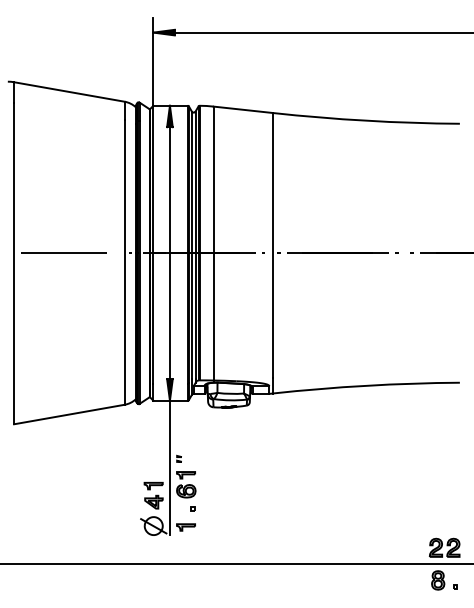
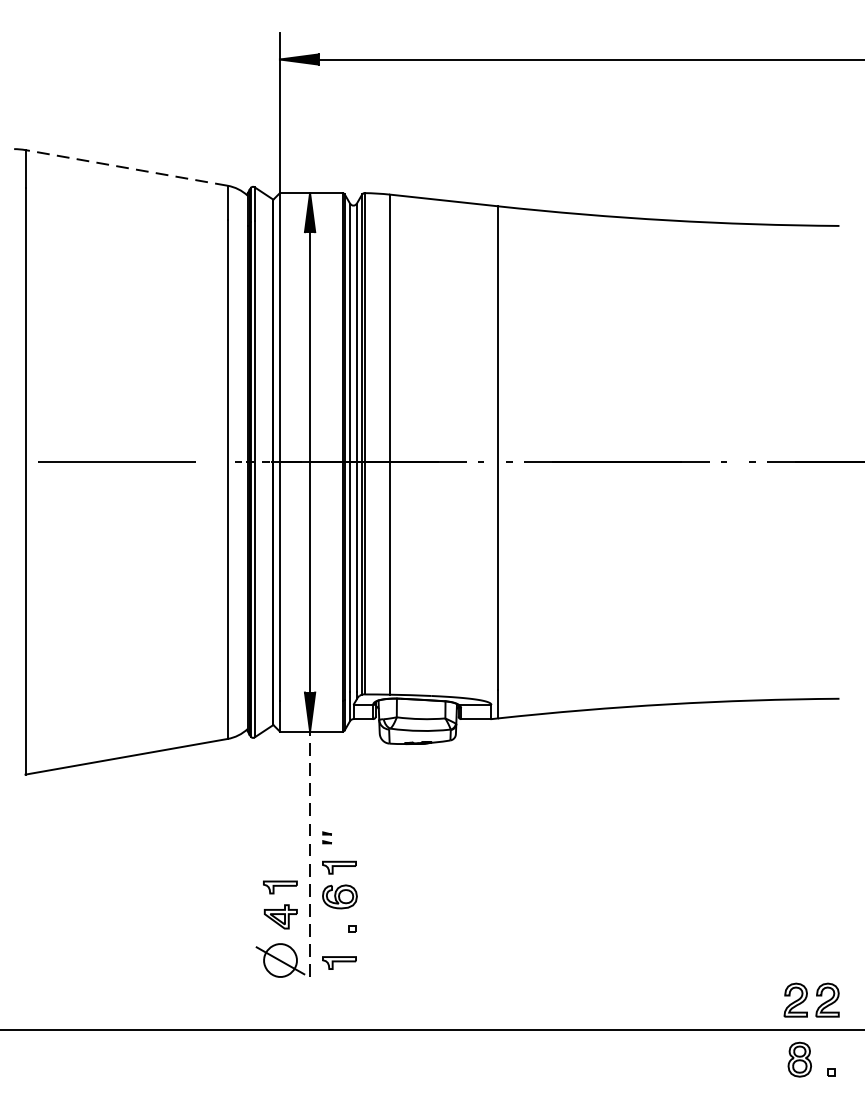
line: (68, 91) -> (124, 167), solid -> dashed
line: (169, 467) -> (309, 853), solid -> dashed

